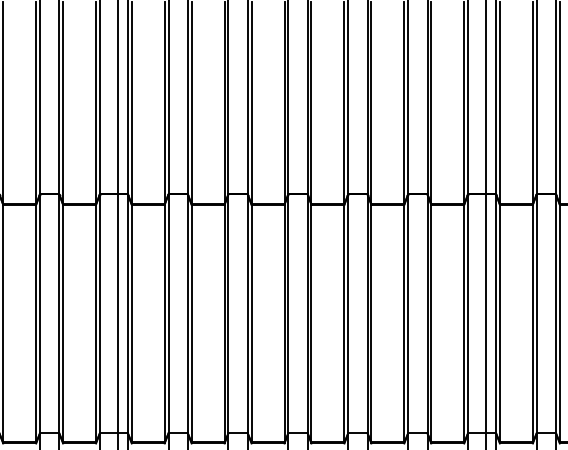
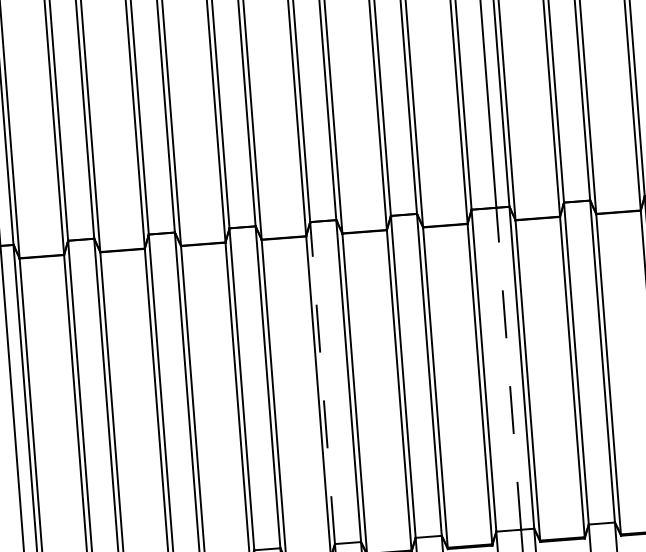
line: (348, 313) -> (322, 382), solid -> dashed
line: (486, 313) -> (508, 368), solid -> dashed

